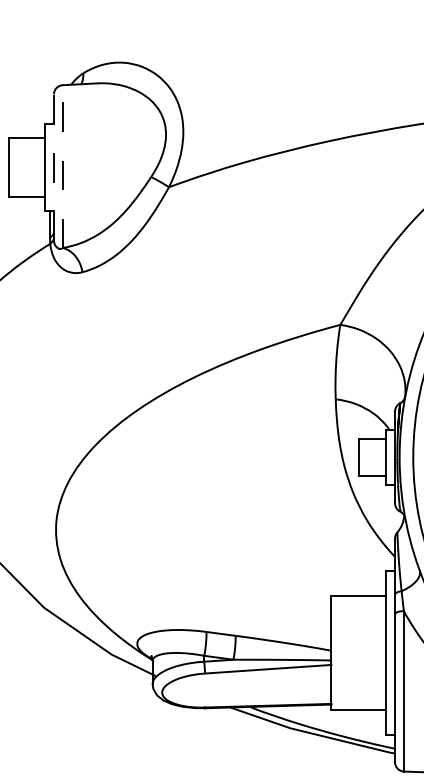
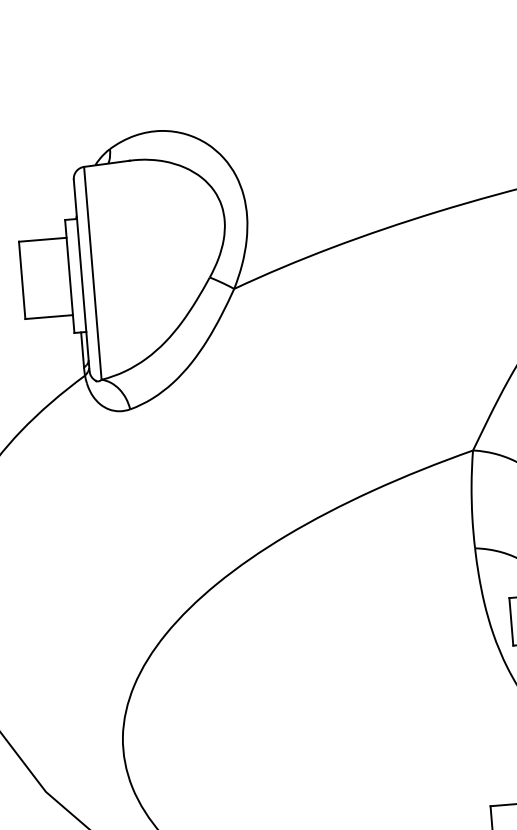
line: (62, 166) -> (92, 273), dashed -> solid
line: (54, 167) -> (82, 275), dashed -> solid

